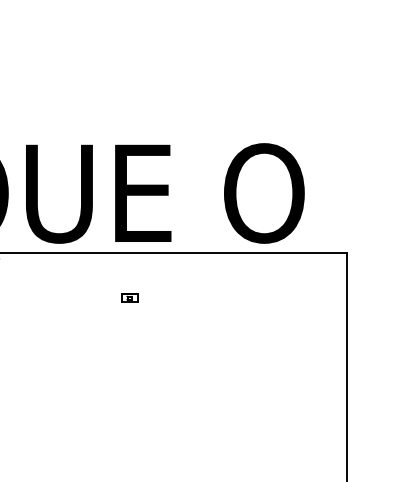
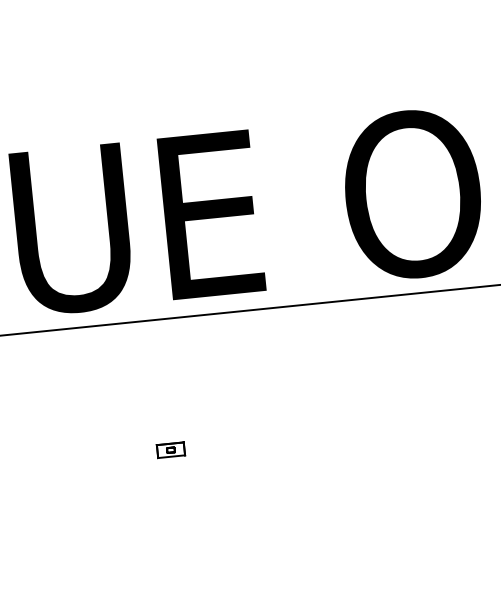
part: (129, 297) -> (170, 449), moved

